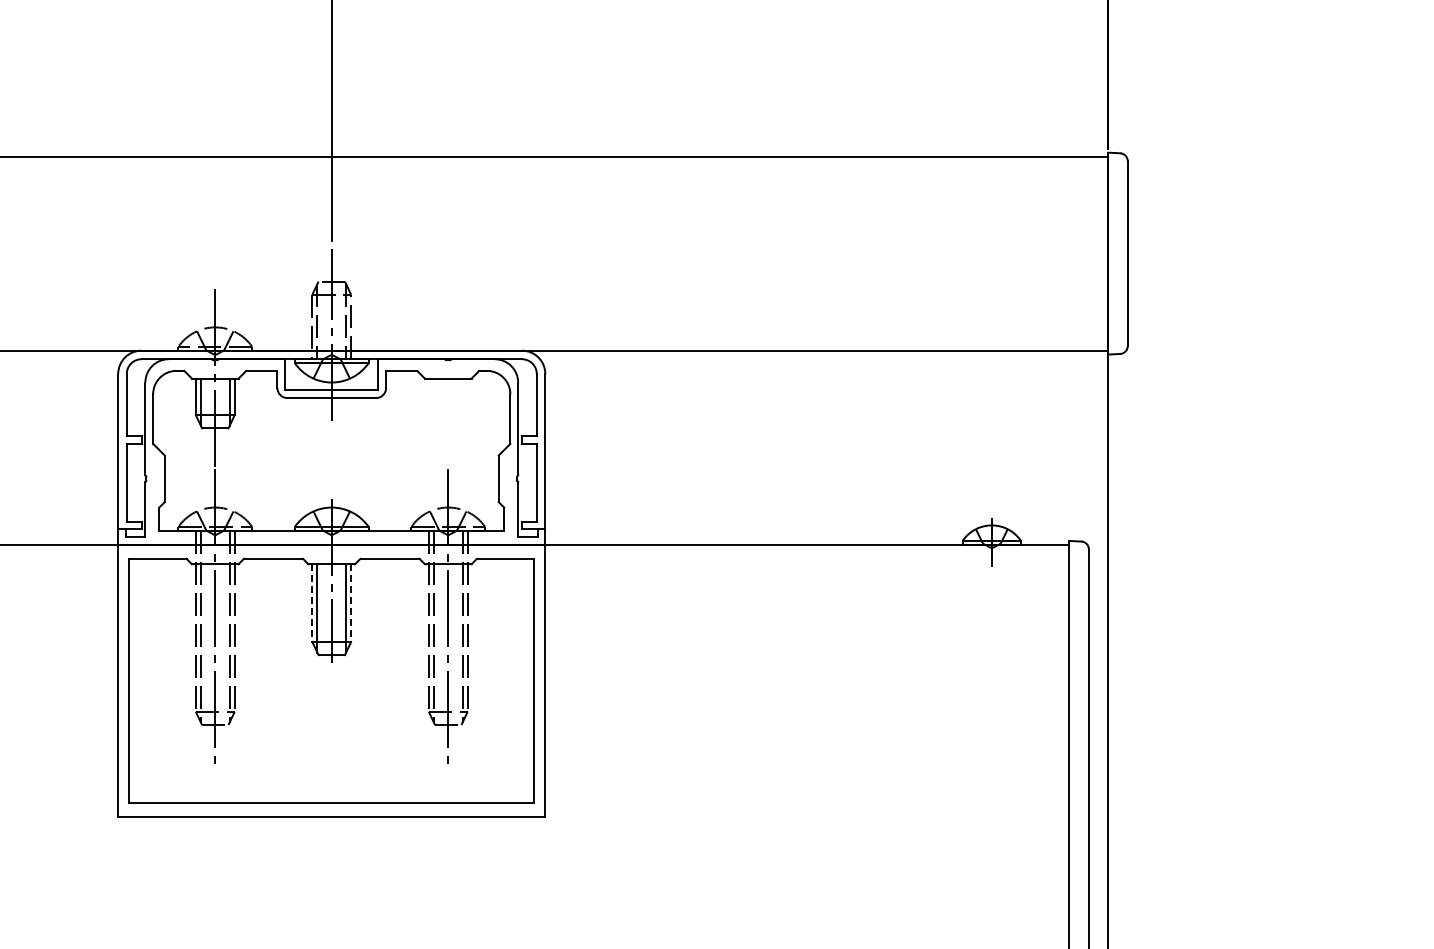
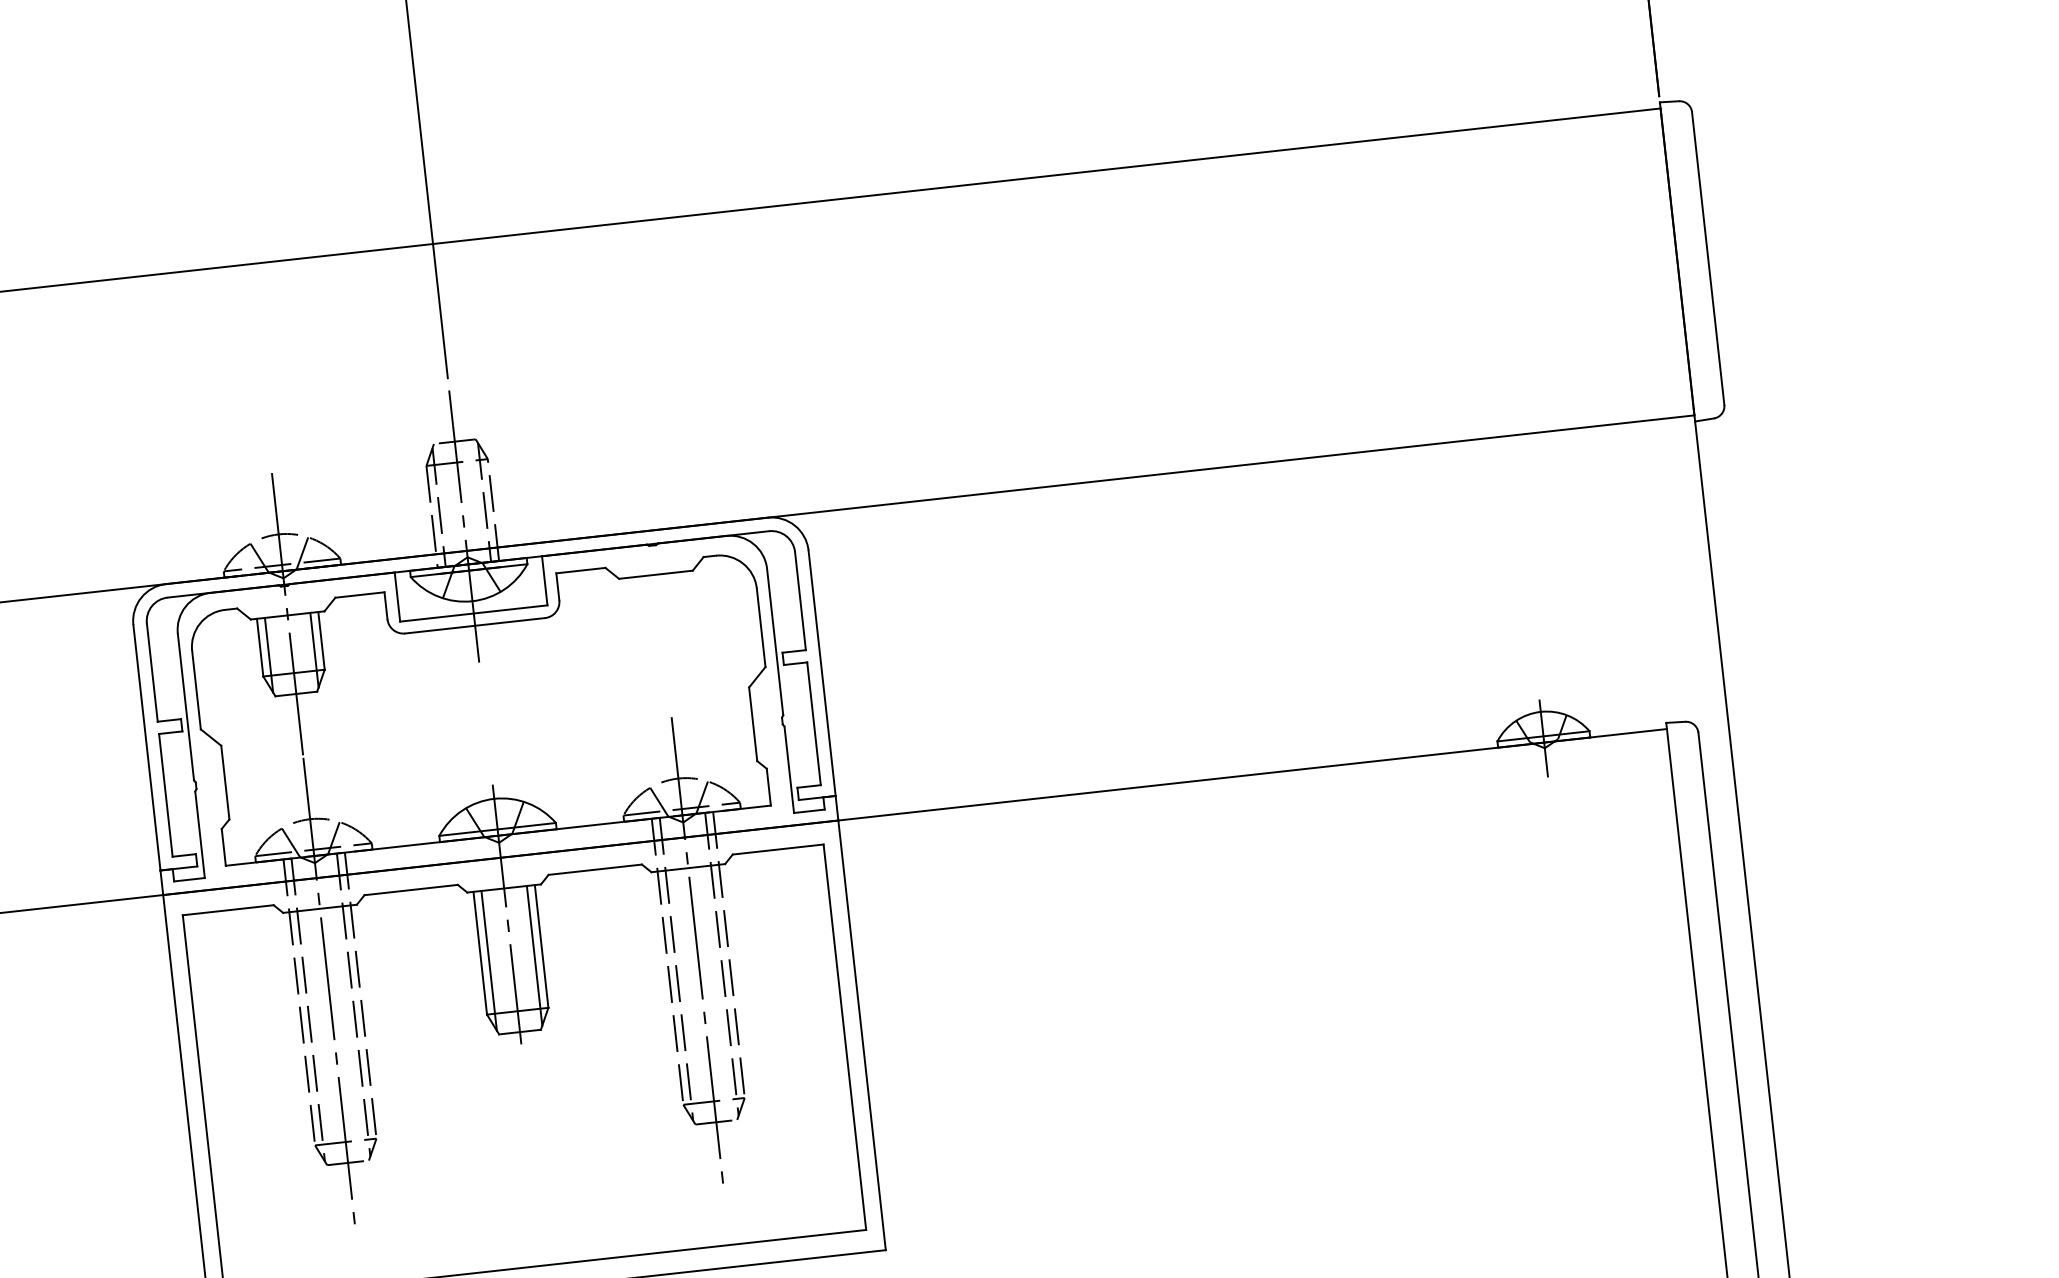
line: (312, 603) -> (480, 953), dashed -> solid
line: (351, 603) -> (542, 947), dashed -> solid

